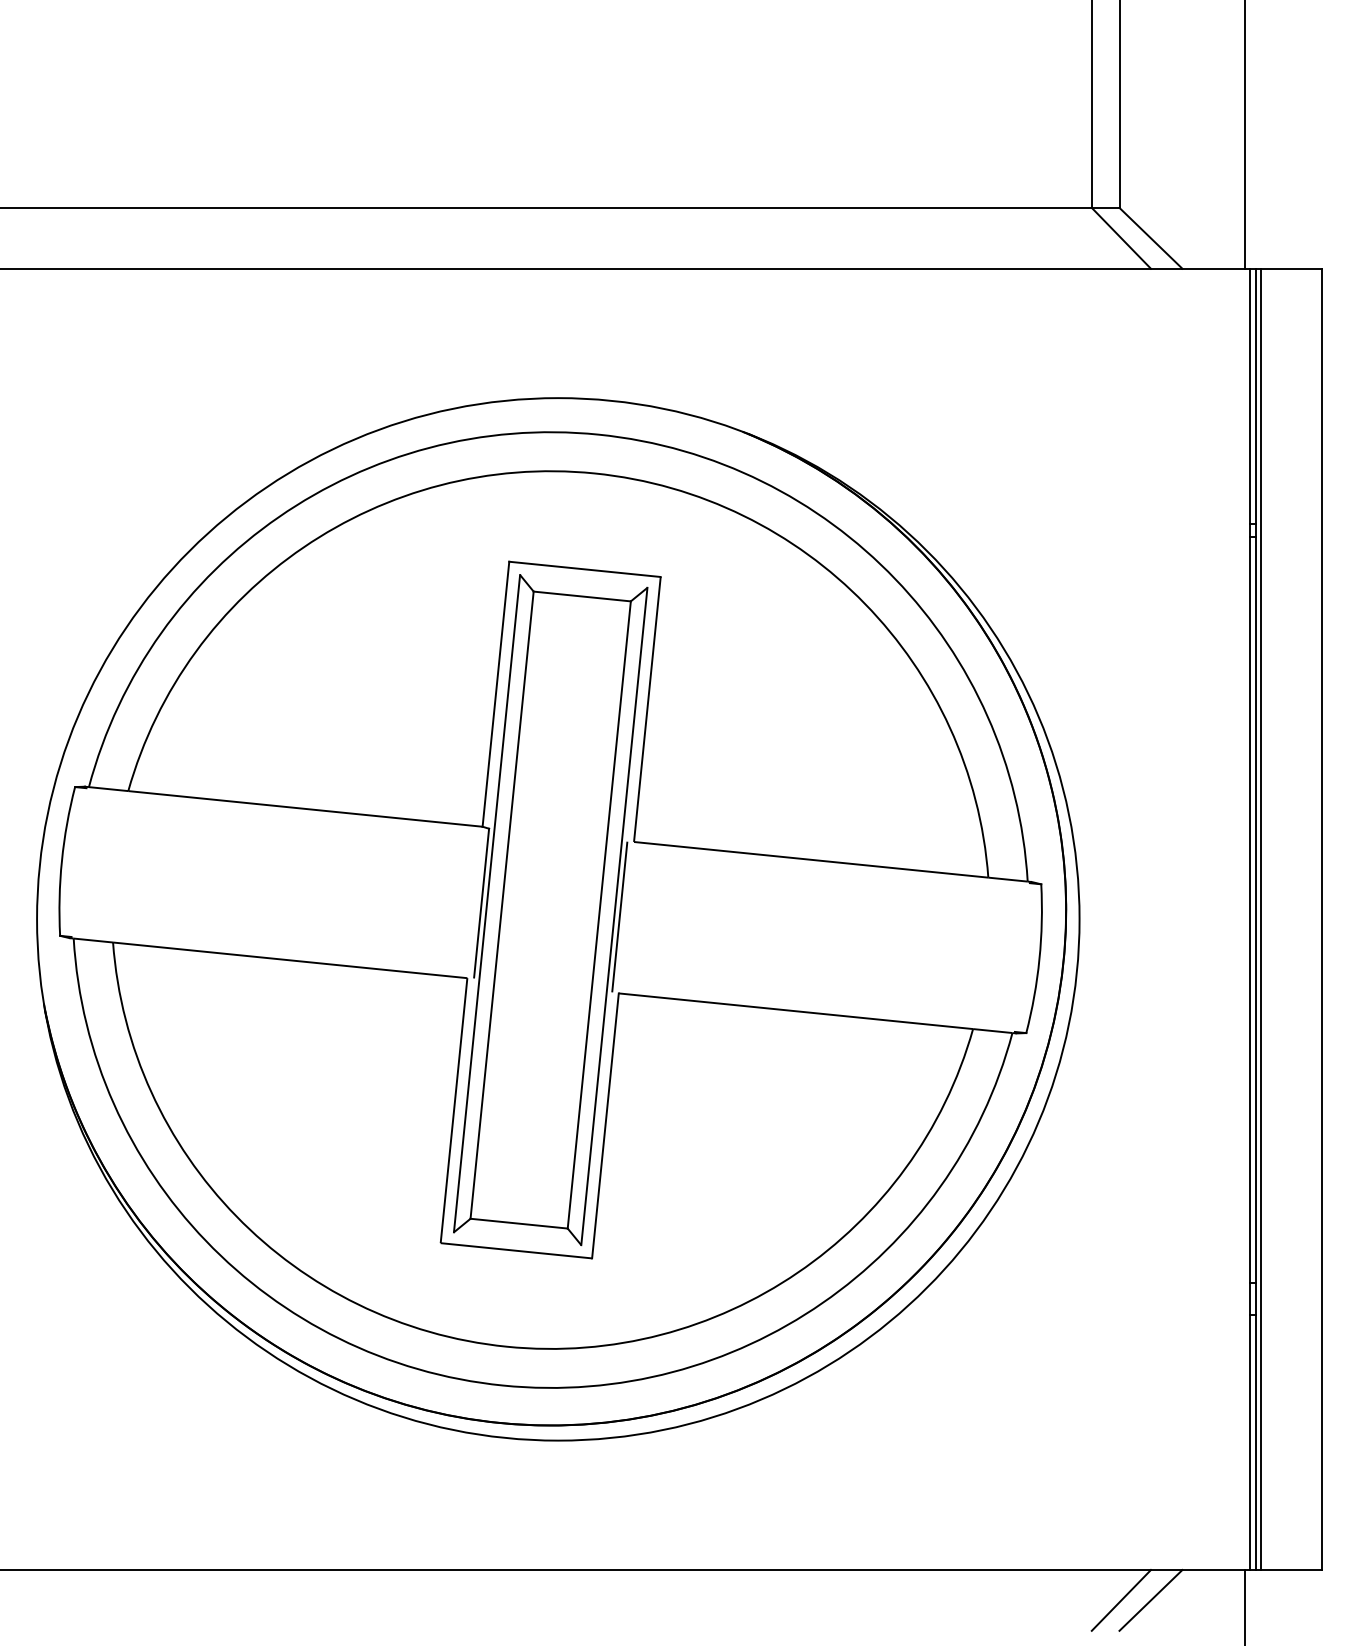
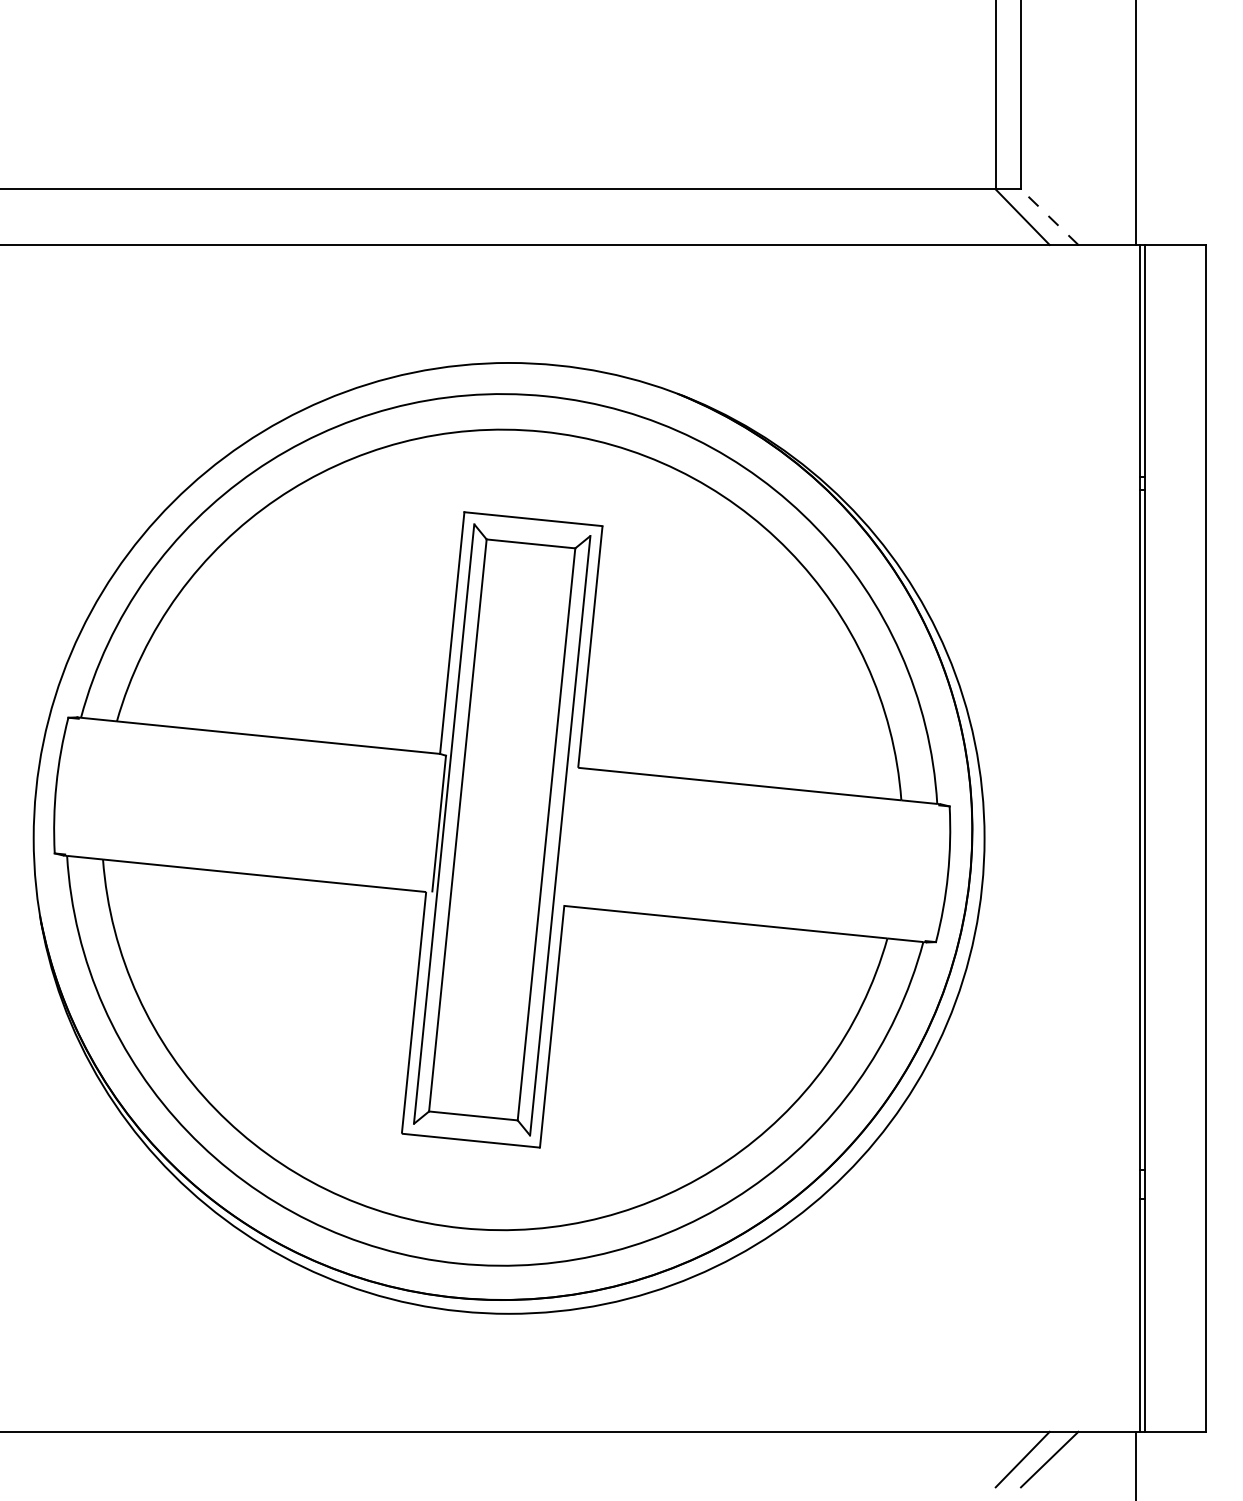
line: (1150, 238) -> (1049, 217), solid -> dashed
line: (619, 916) -> (564, 835), removed
line: (1260, 918) -> (1149, 837), removed

